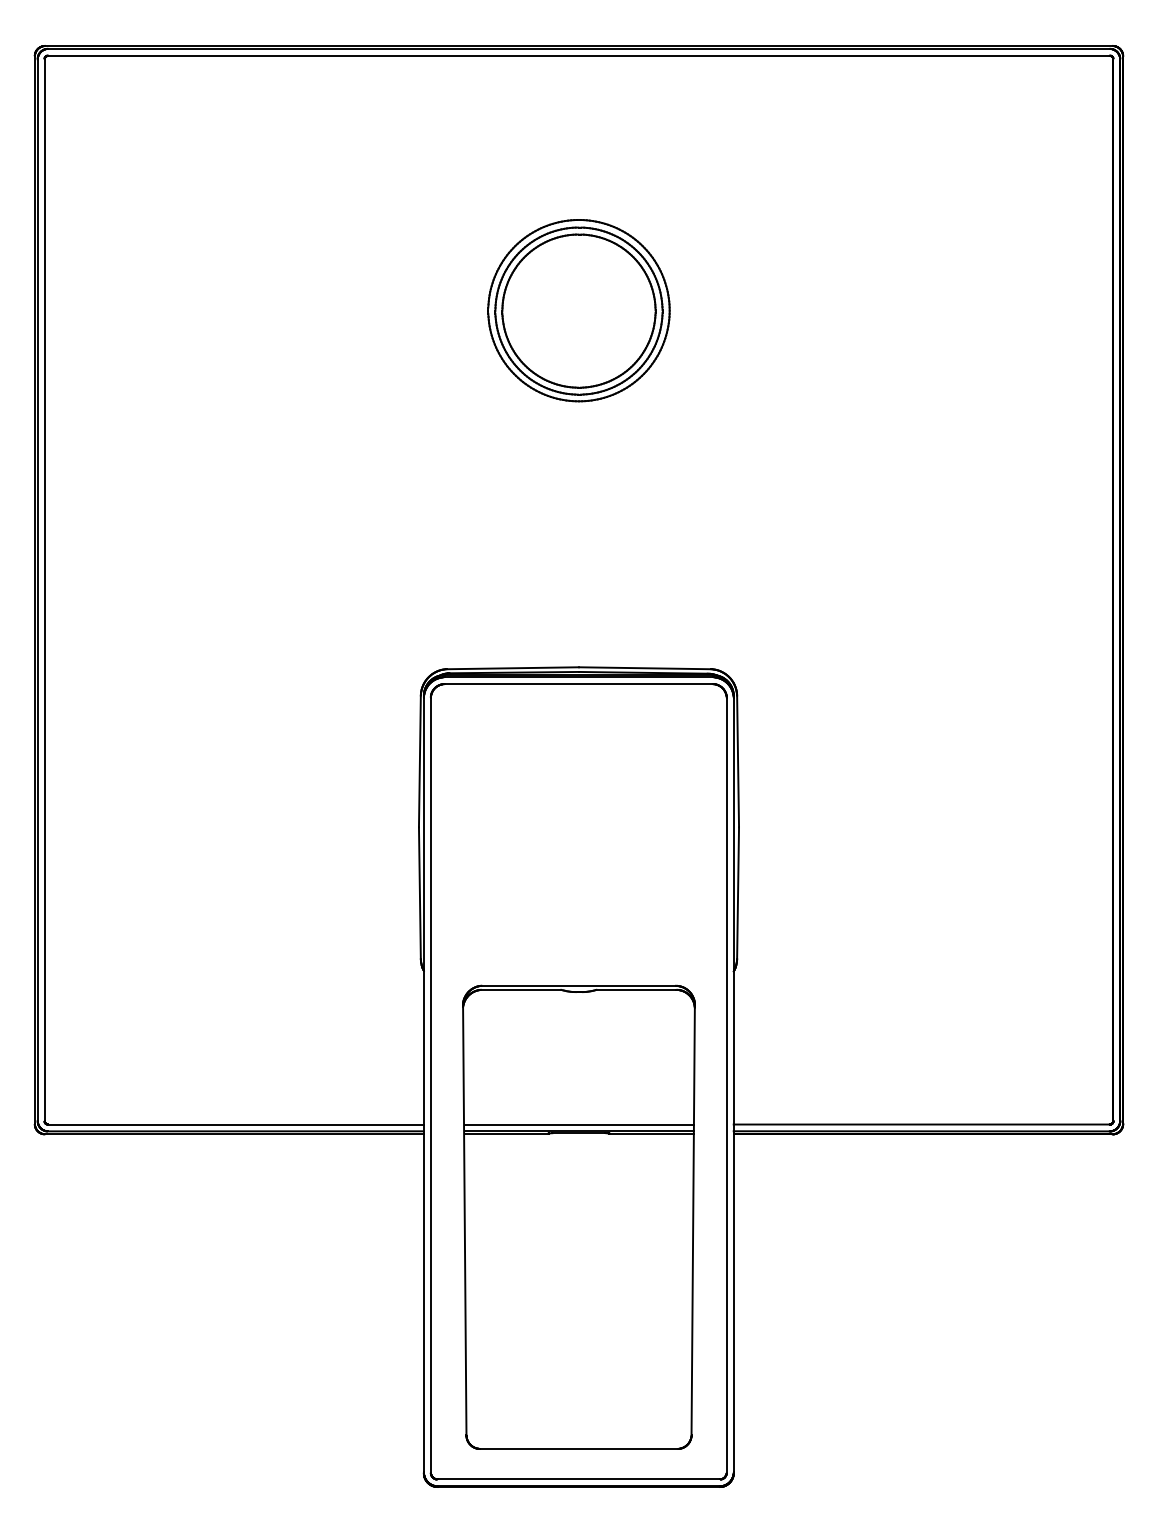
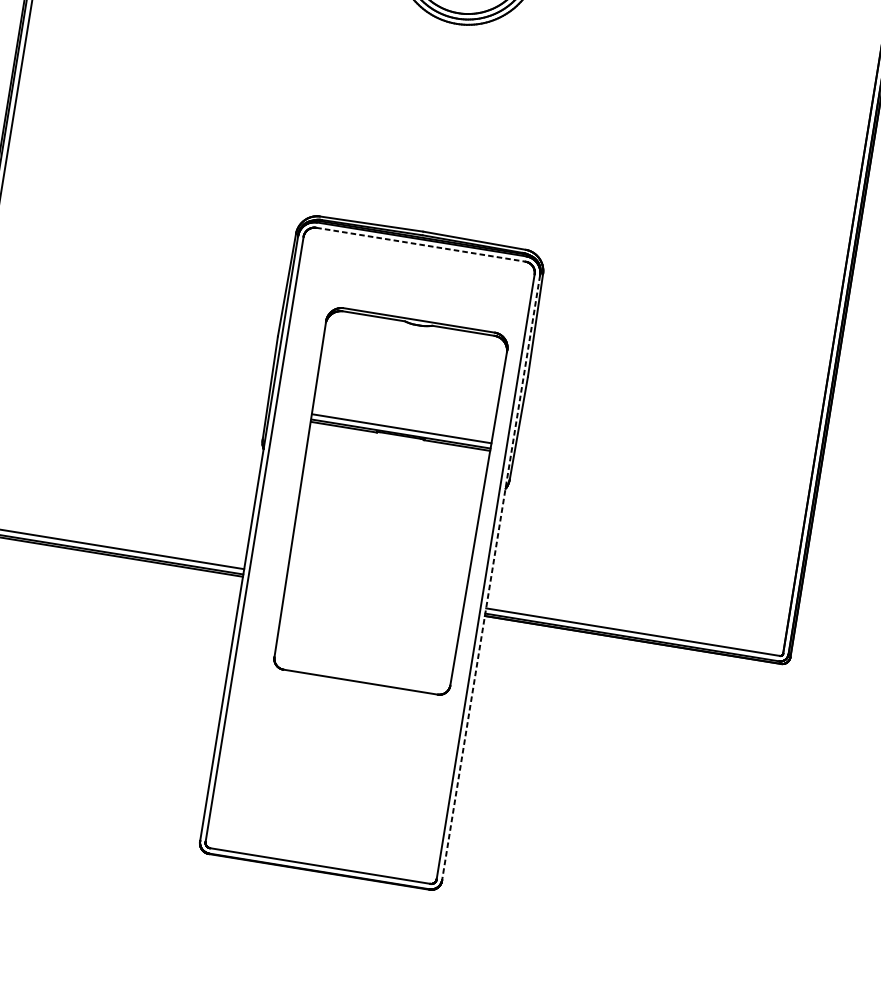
line: (578, 684) -> (420, 245), solid -> dashed
line: (733, 1085) -> (490, 577), solid -> dashed
part: (578, 1216) -> (389, 500), moved

